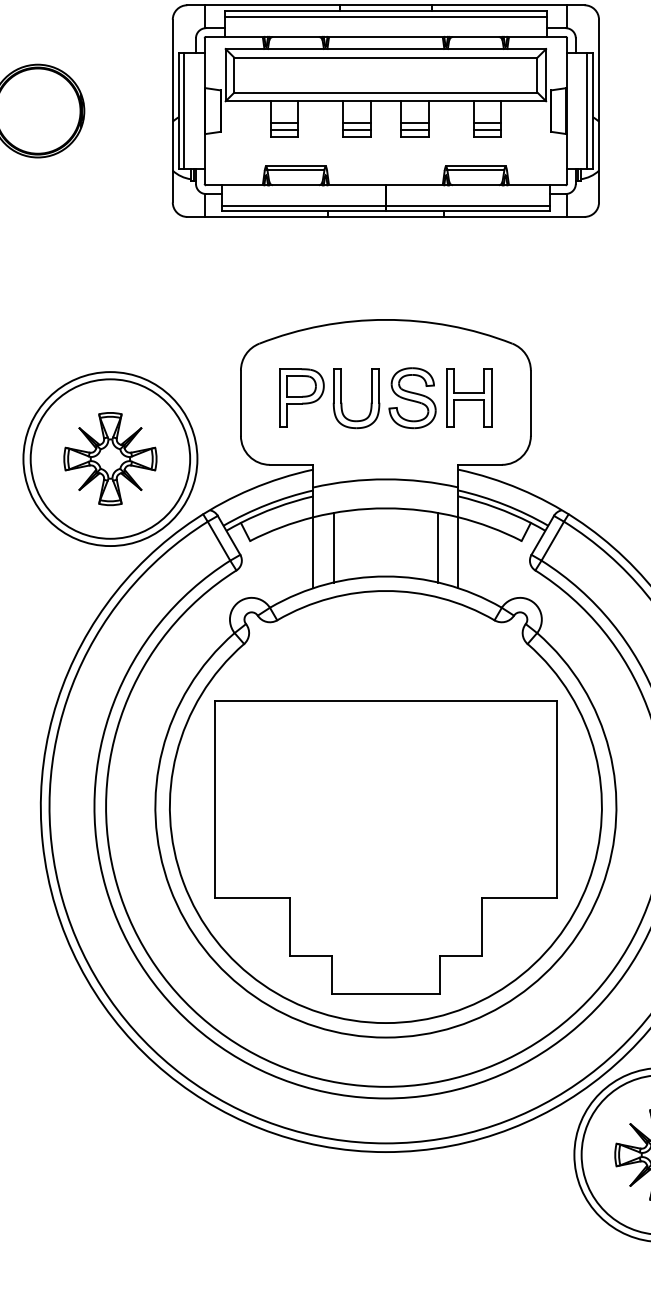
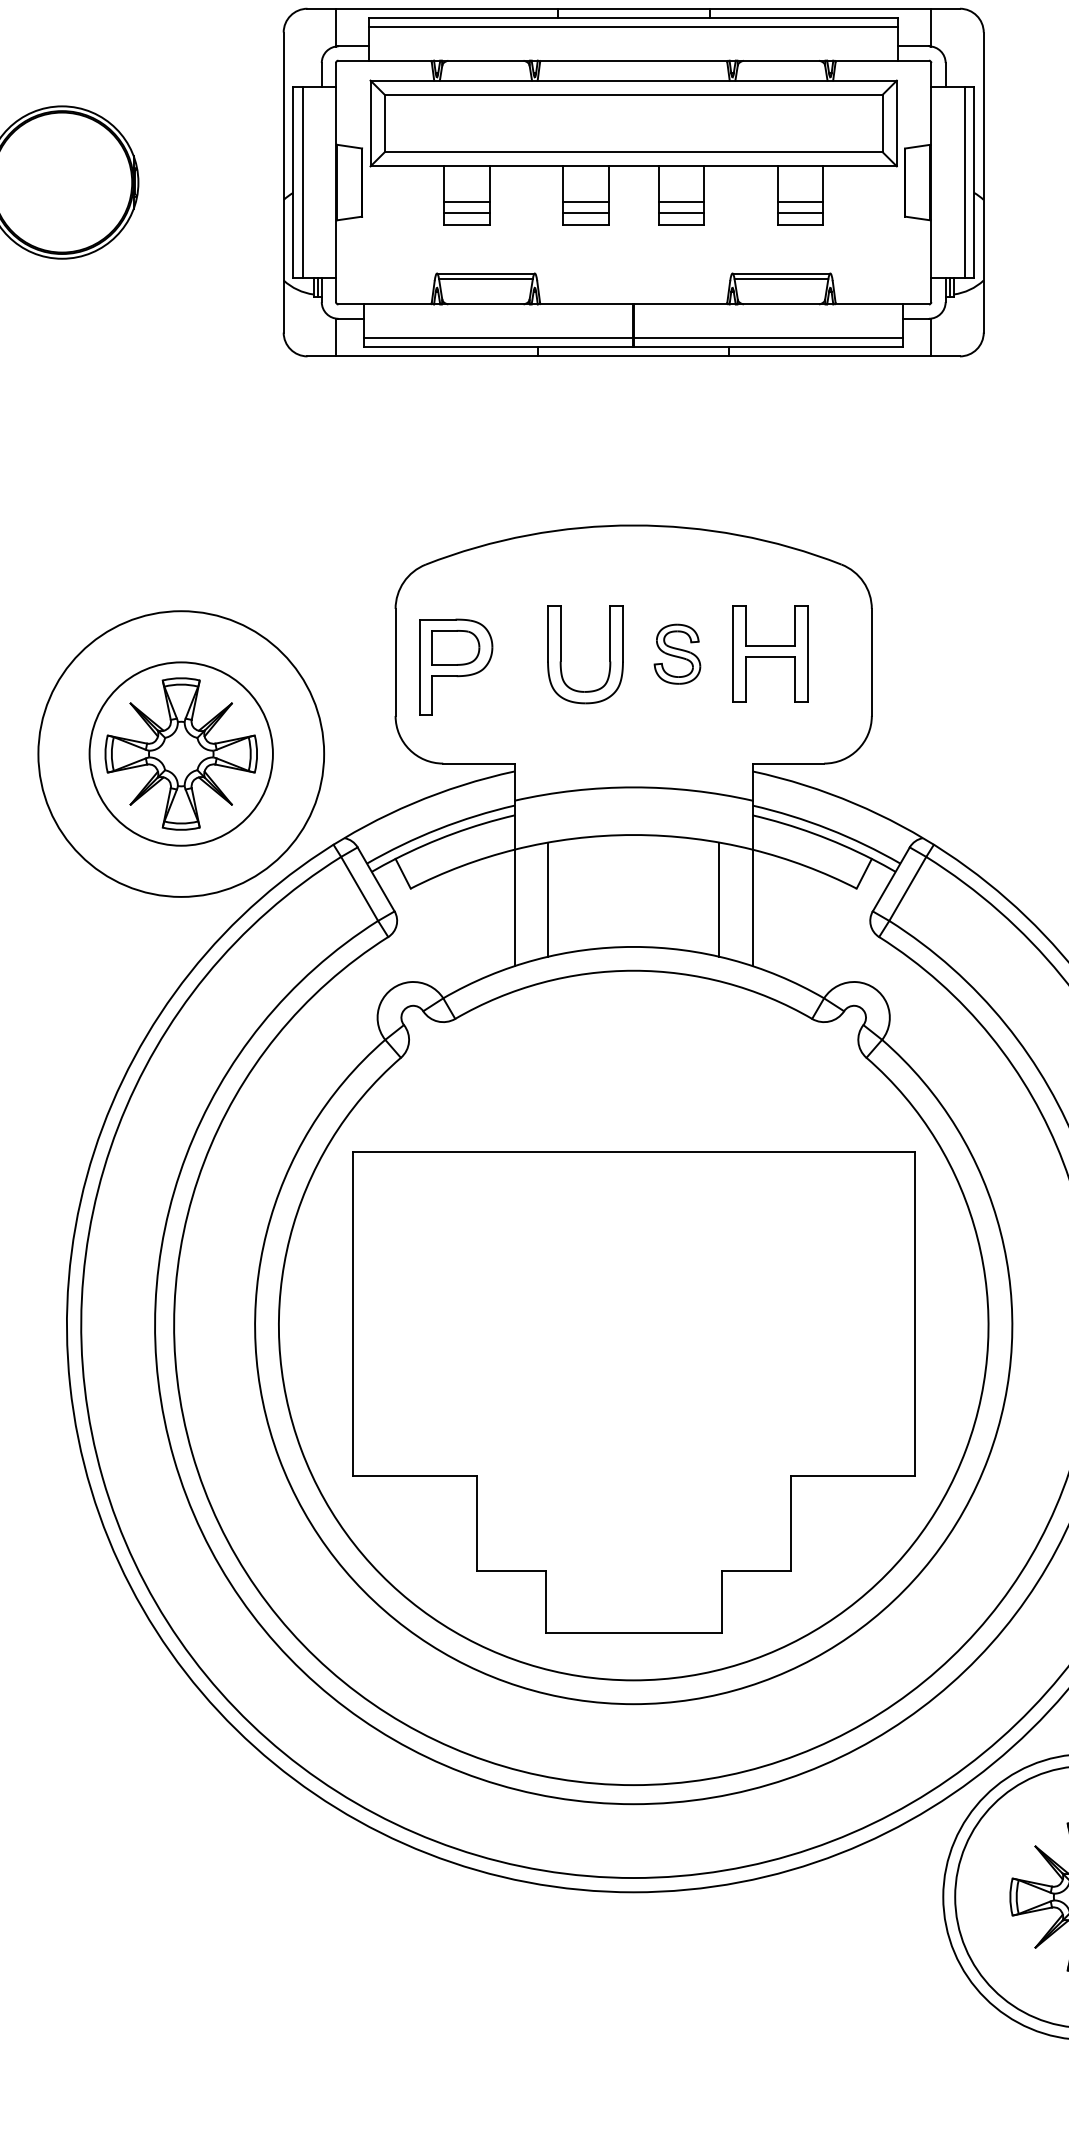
part: (301, 397) -> (455, 666), moved
part: (412, 398) -> (677, 654), size x0.6
circle: (110, 458) -> (181, 753), size x0.7

